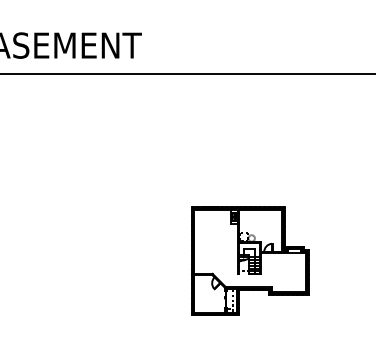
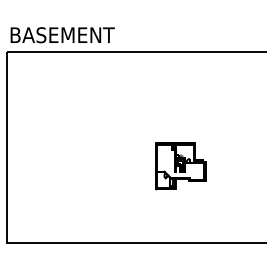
part: (249, 261) -> (180, 166), size x0.7

